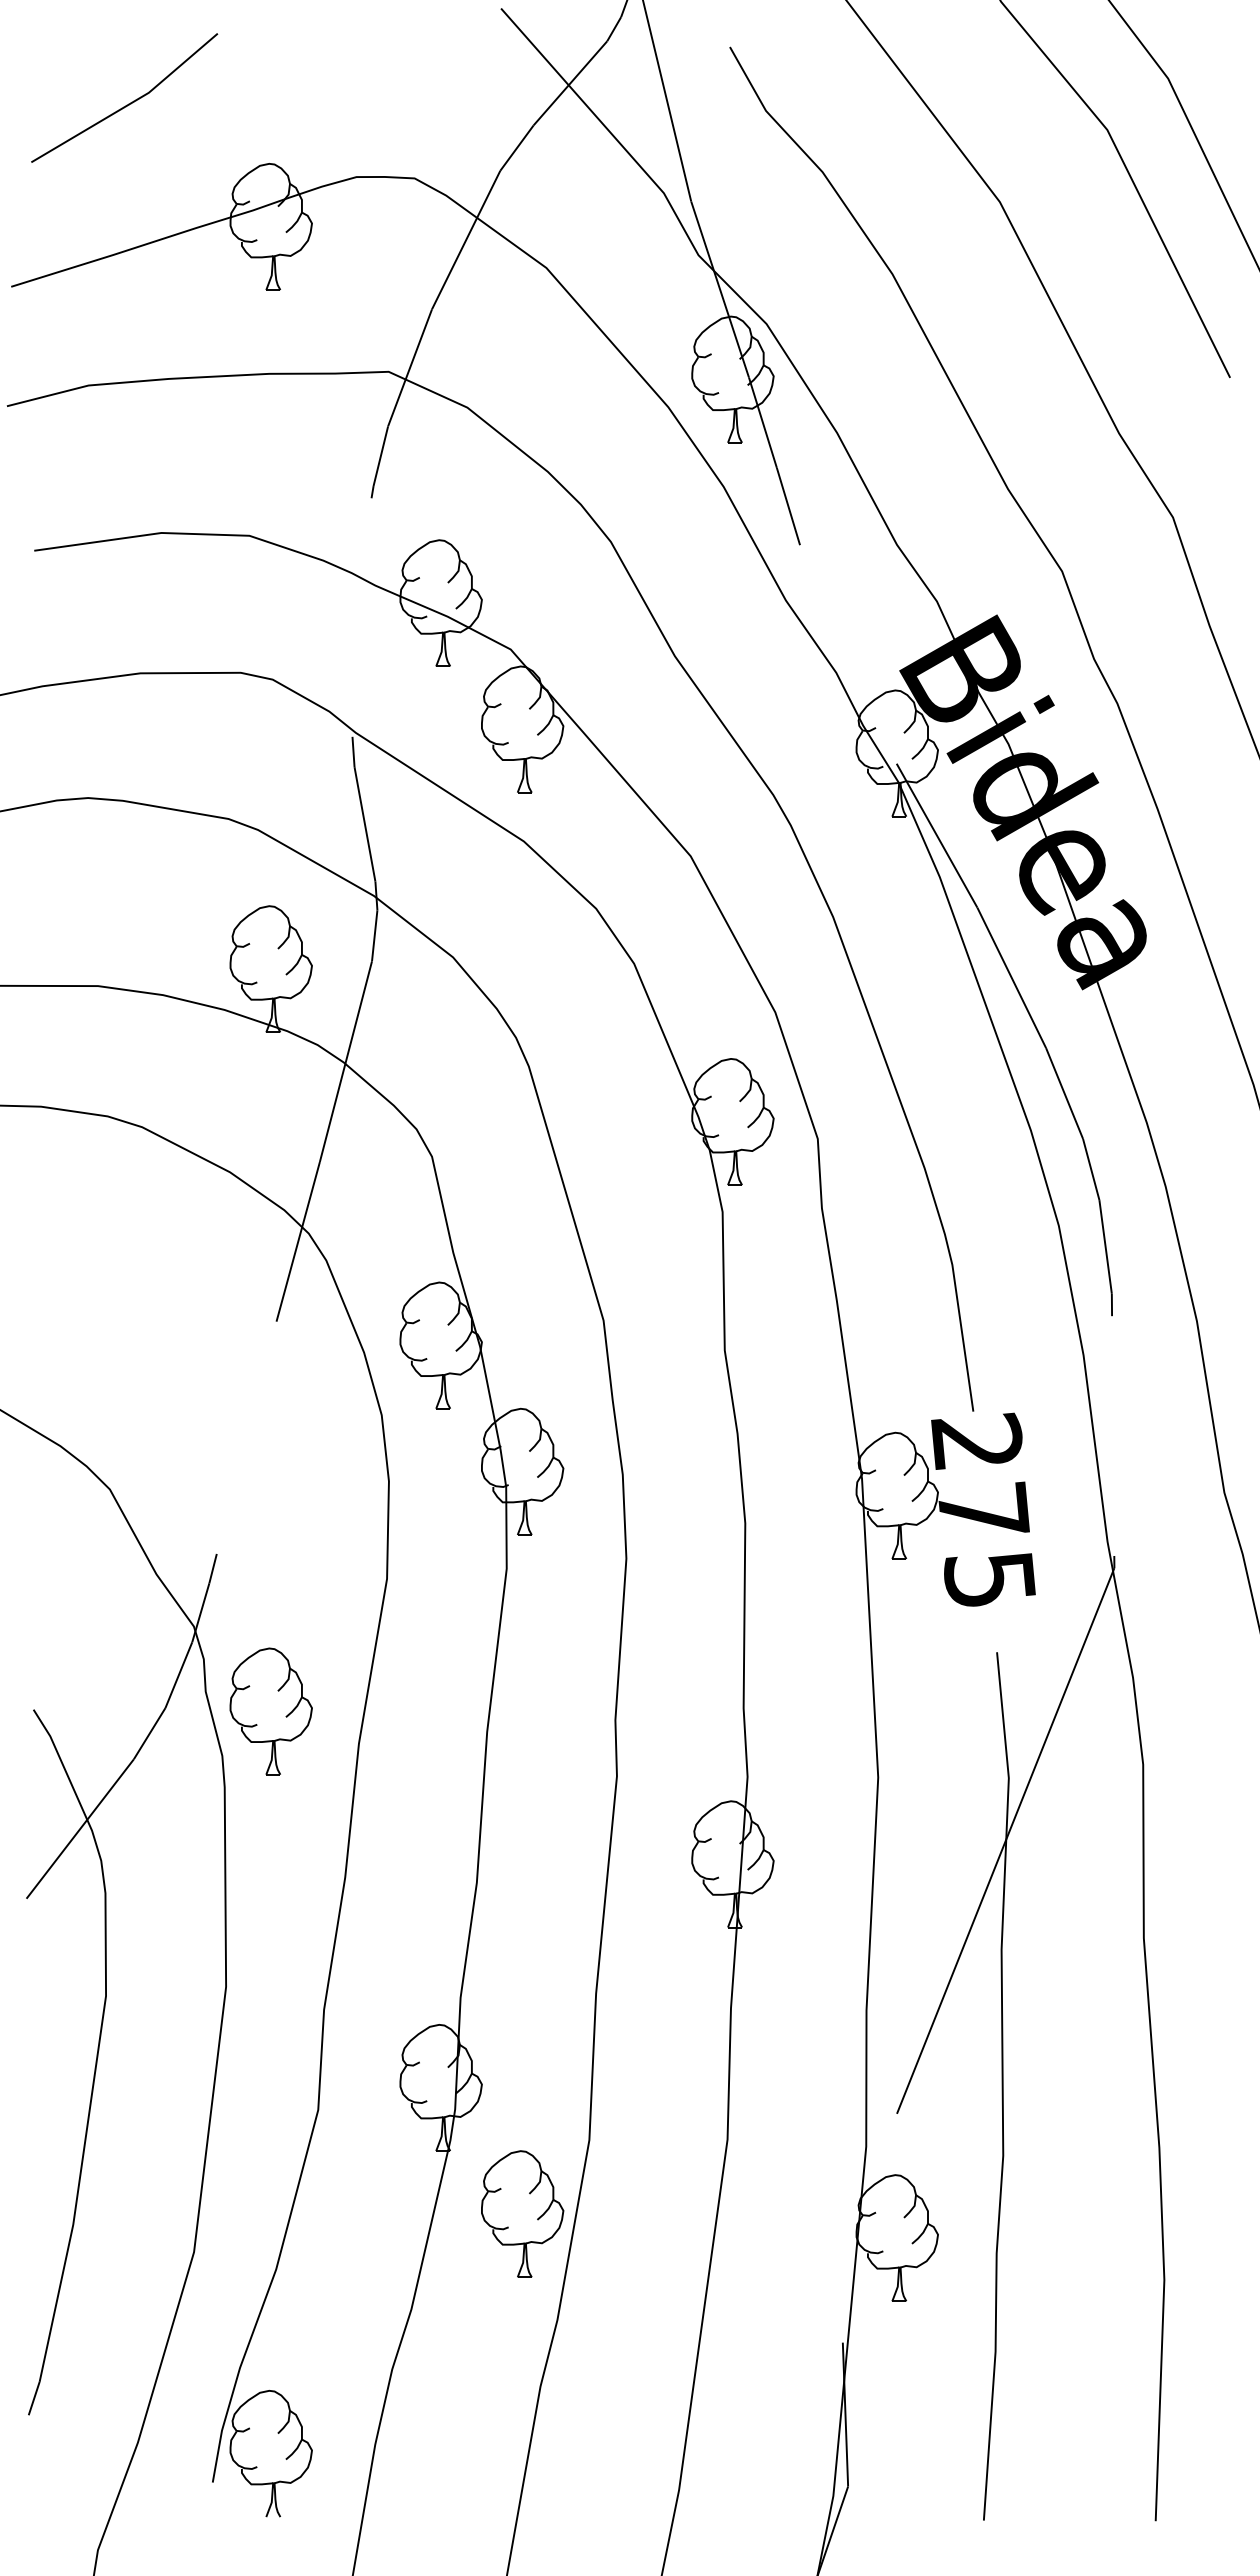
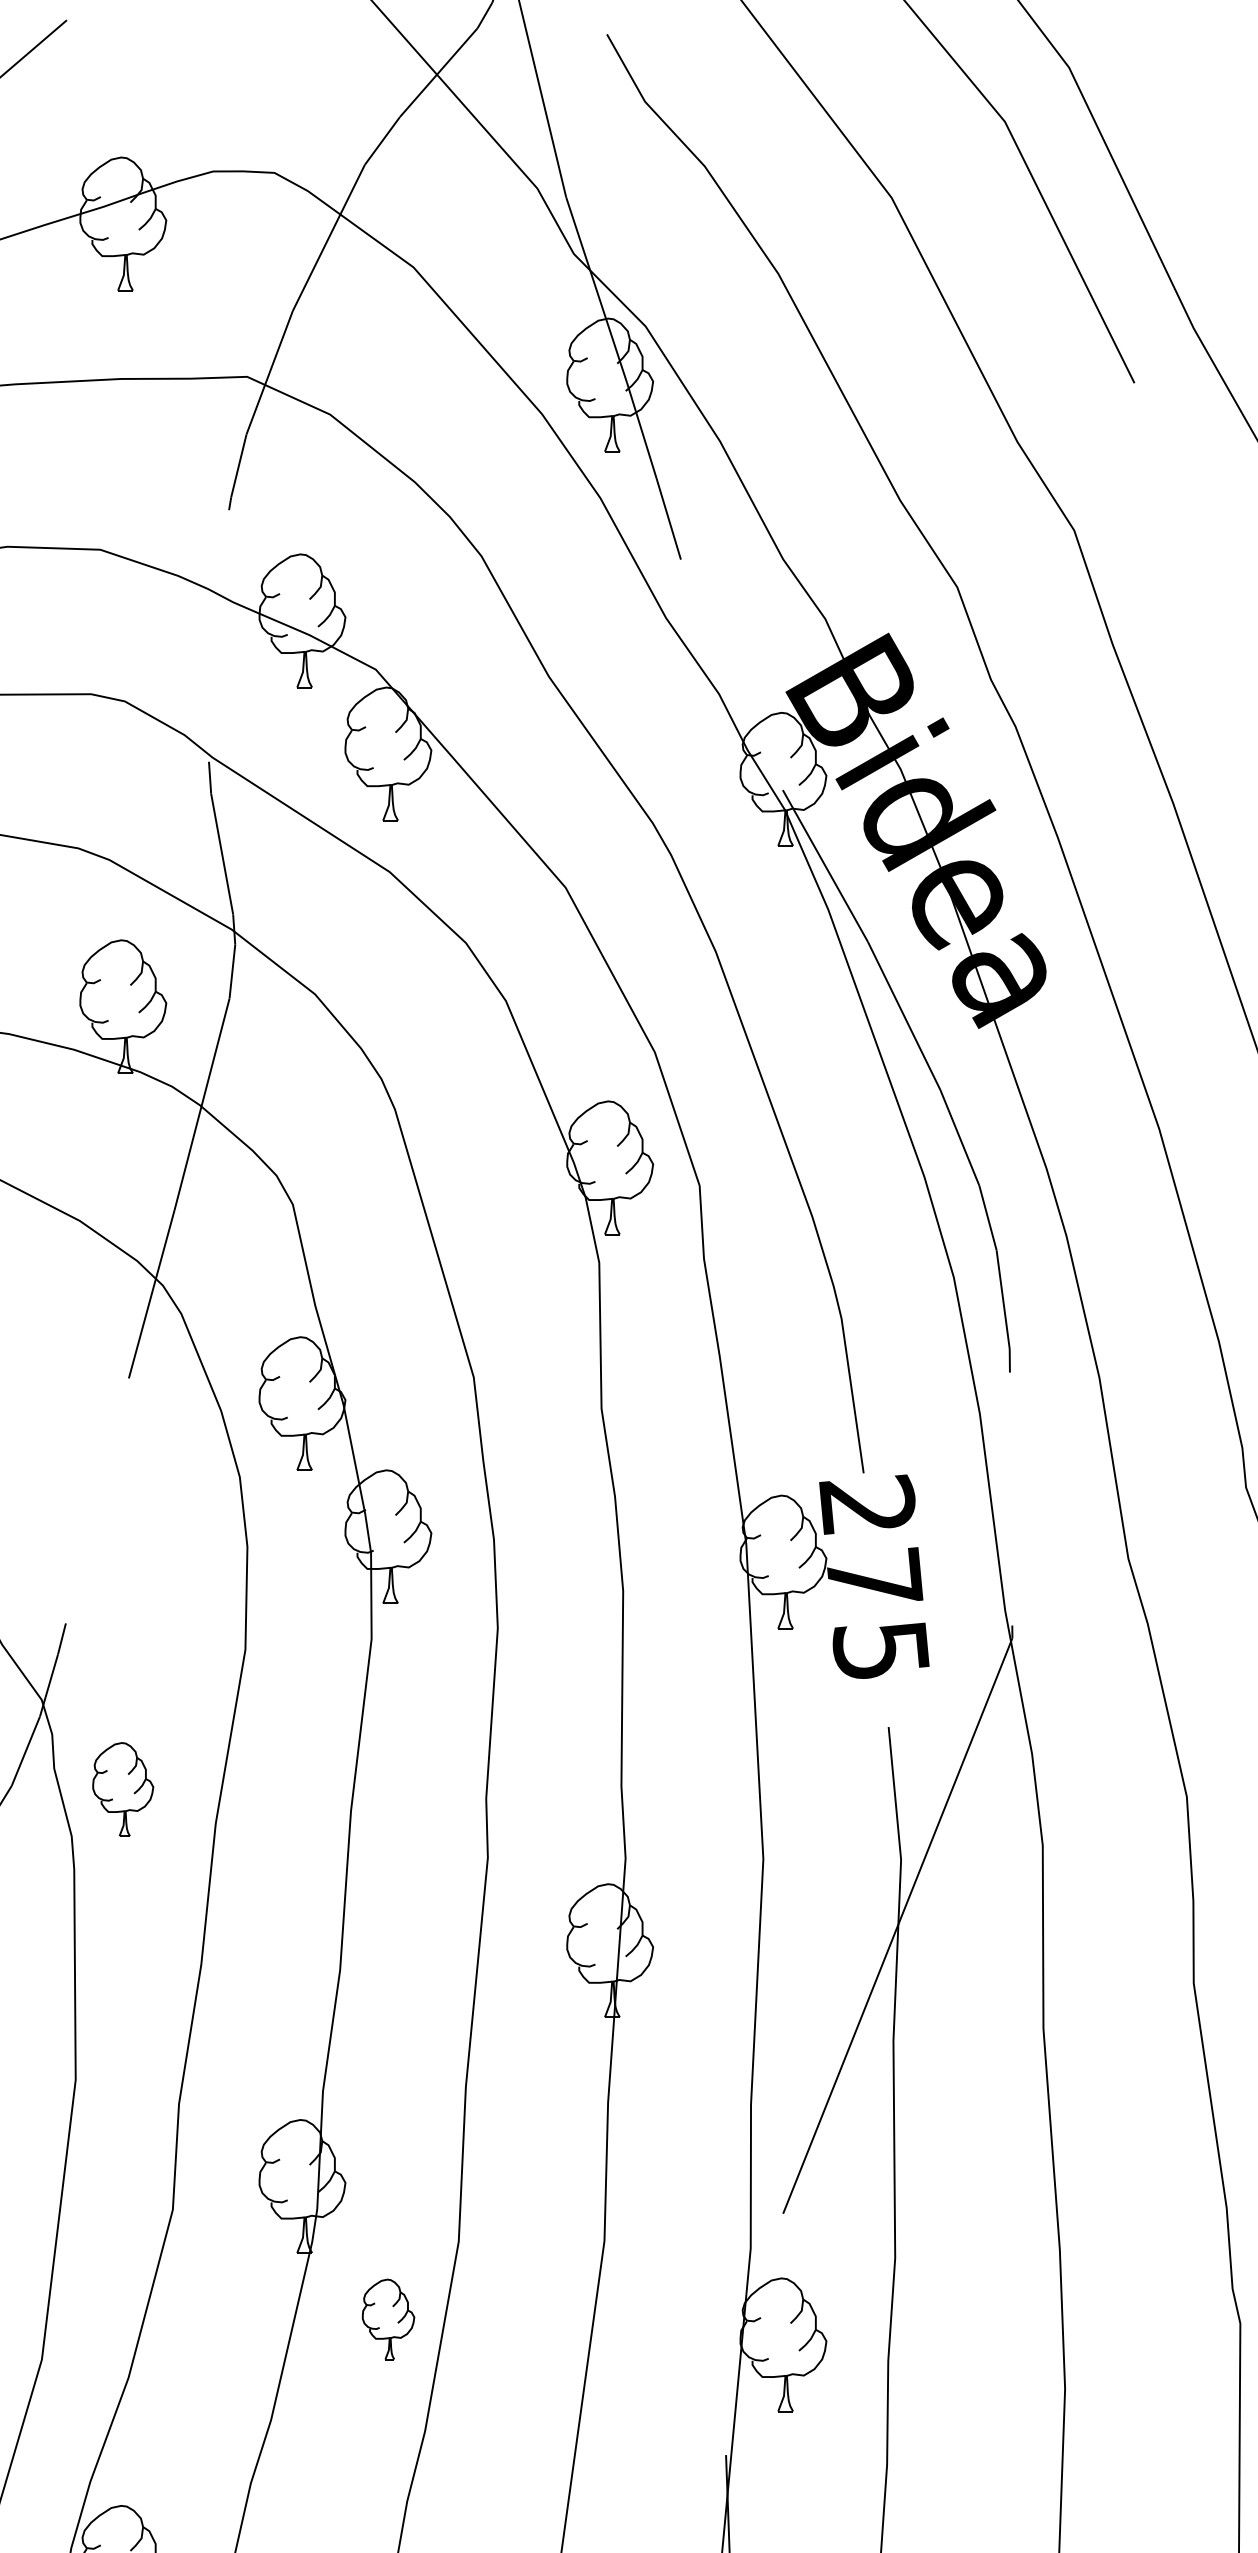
part: (270, 1711) -> (122, 1789), size x0.7
part: (522, 2213) -> (388, 2318), size x0.6

